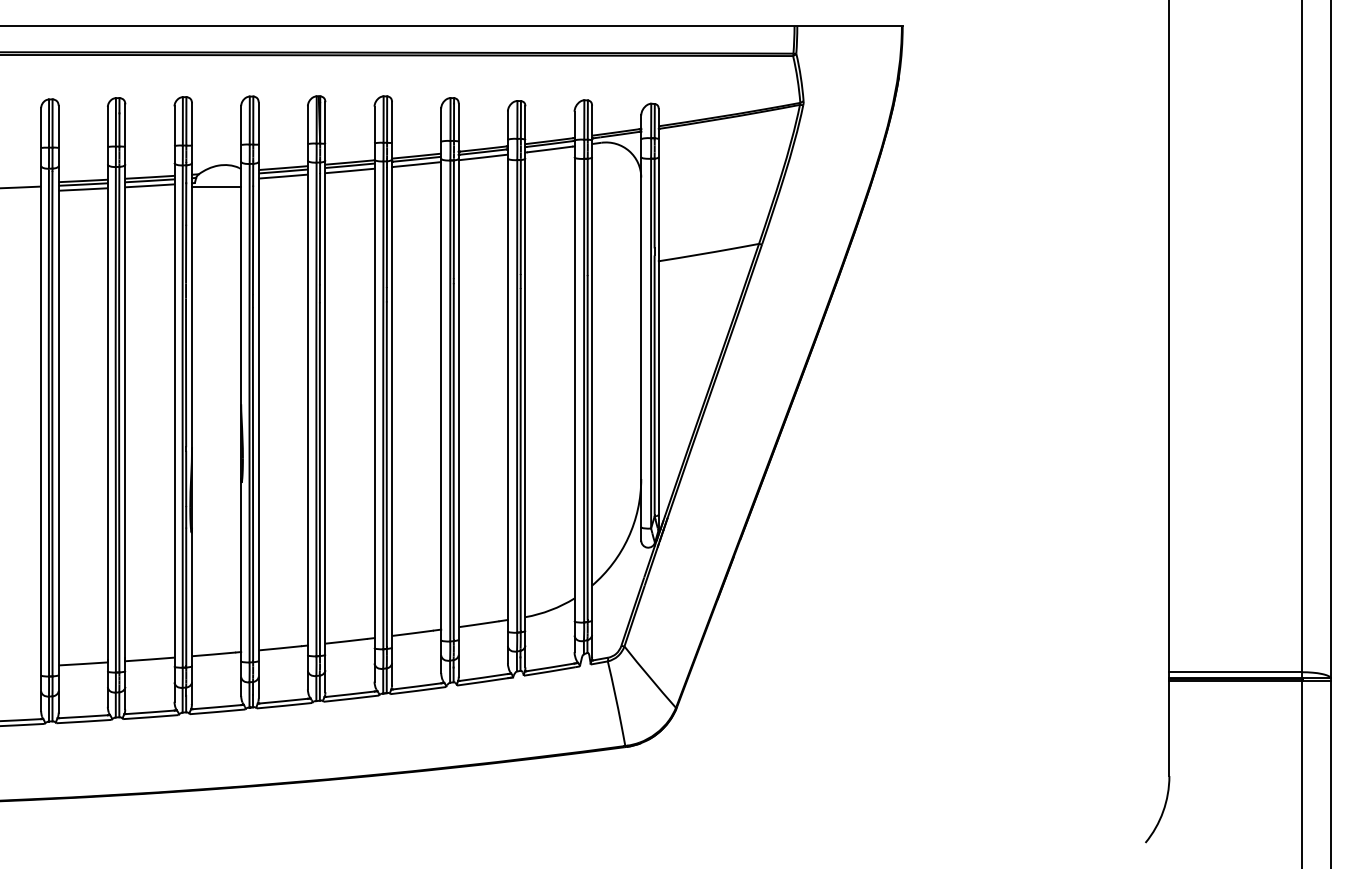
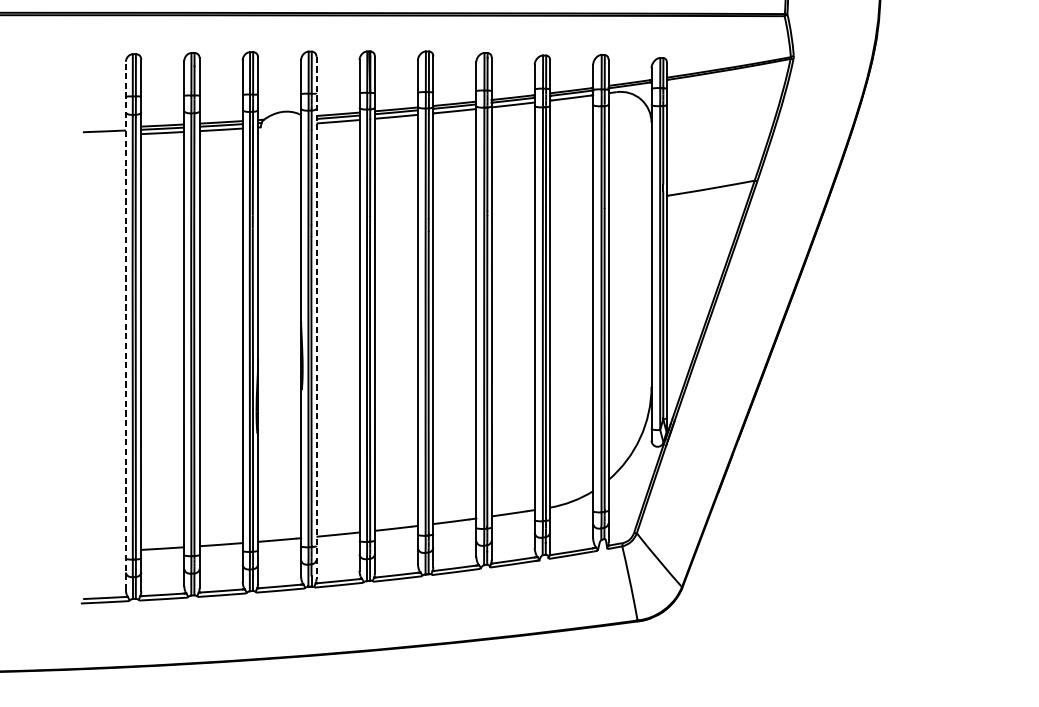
line: (216, 187) -> (279, 131), removed
line: (258, 400) -> (316, 317), solid -> dashed
line: (41, 409) -> (126, 325), solid -> dashed

